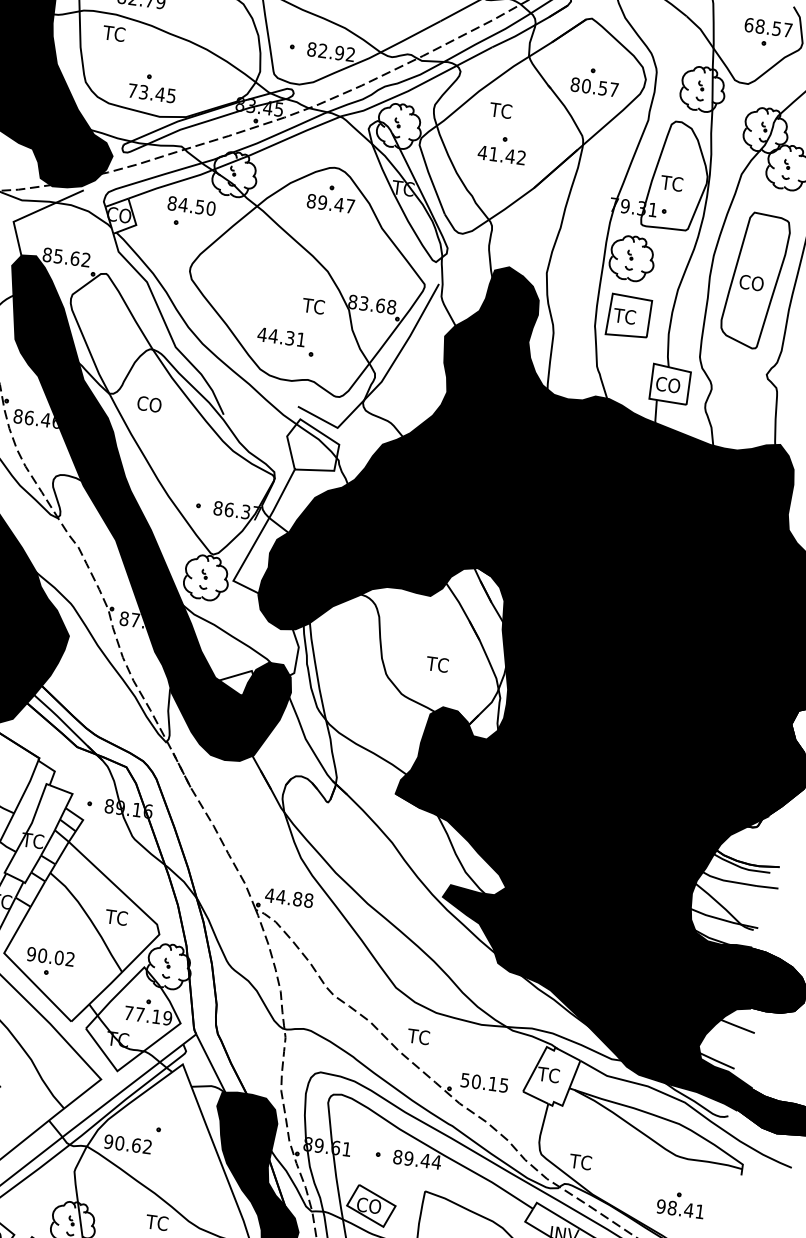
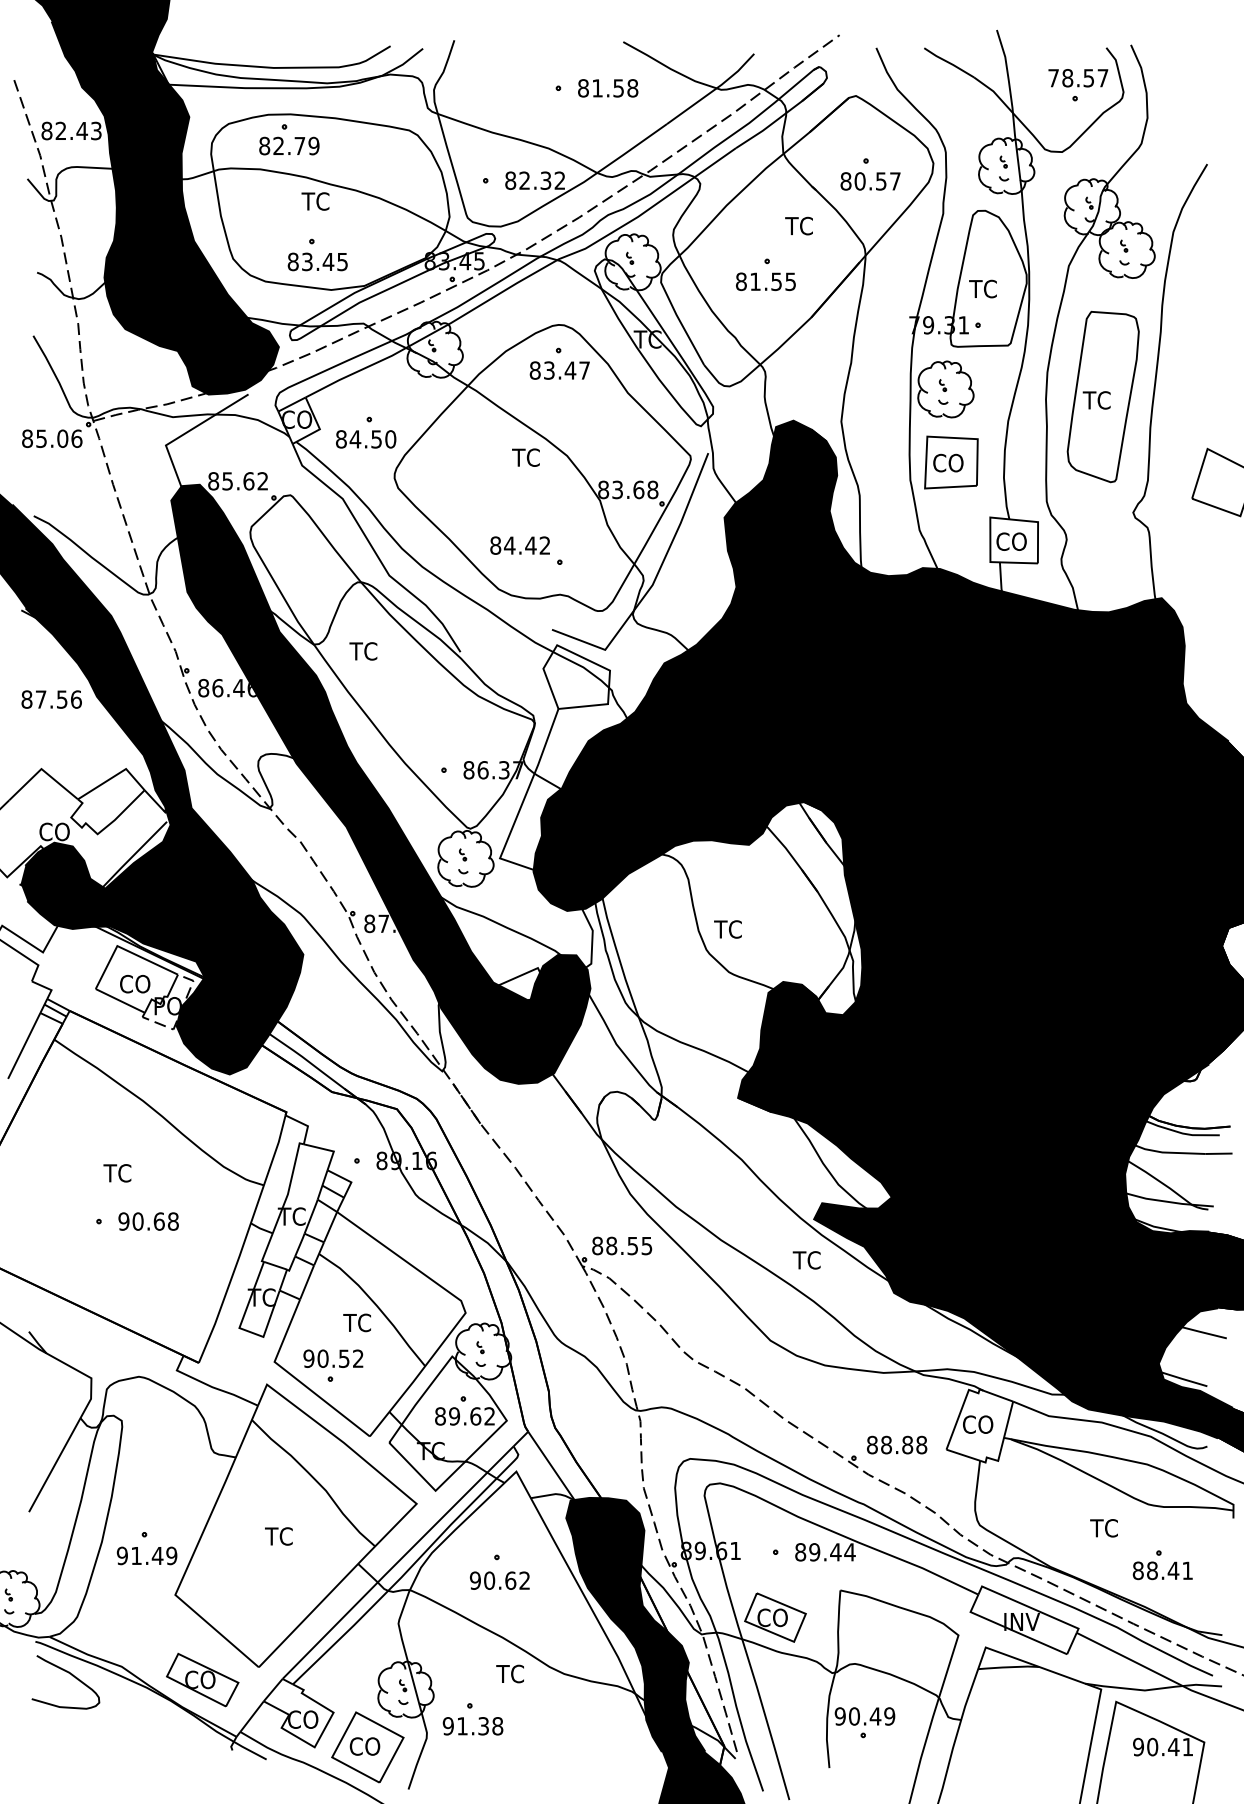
text: (748, 25) -> (1053, 78), 68.57 -> 78.57
text: (114, 33) -> (315, 201), moved
text: (339, 52) -> (545, 180), 82.92 -> 82.32
text: (132, 90) -> (292, 261), 73.45 -> 83.45
text: (500, 110) -> (798, 225), moved
text: (501, 155) -> (765, 281), 41.42 -> 81.55
text: (321, 202) -> (548, 370), 89.47 -> 83.47
text: (192, 206) -> (366, 439), moved
text: (751, 283) -> (1098, 400), CO -> TC
text: (313, 306) -> (525, 457), moved
text: (625, 316) -> (947, 462), TC -> CO
text: (281, 337) -> (519, 545), 44.31 -> 84.42
text: (149, 404) -> (365, 651), CO -> TC
text: (437, 664) -> (727, 929), moved
text: (288, 897) -> (621, 1245), 44.88 -> 88.55
text: (115, 917) -> (356, 1322), moved
text: (58, 957) -> (343, 1358), 90.02 -> 90.52
text: (148, 1015) -> (465, 1416), 77.19 -> 89.62
text: (418, 1036) -> (806, 1260), moved
text: (550, 1075) -> (977, 1424), TC -> CO
text: (485, 1082) -> (897, 1444), 50.15 -> 88.88
text: (127, 1144) -> (499, 1580), moved
text: (580, 1162) -> (1103, 1528), moved
text: (660, 1206) -> (1137, 1570), 98.41 -> 88.41

